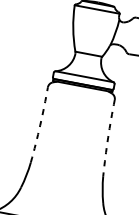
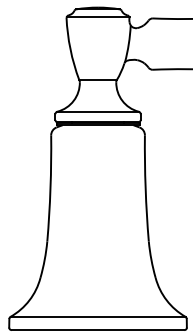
arc: (40, 125) -> (50, 188), dashed -> solid
arc: (108, 137) -> (145, 188), dashed -> solid

